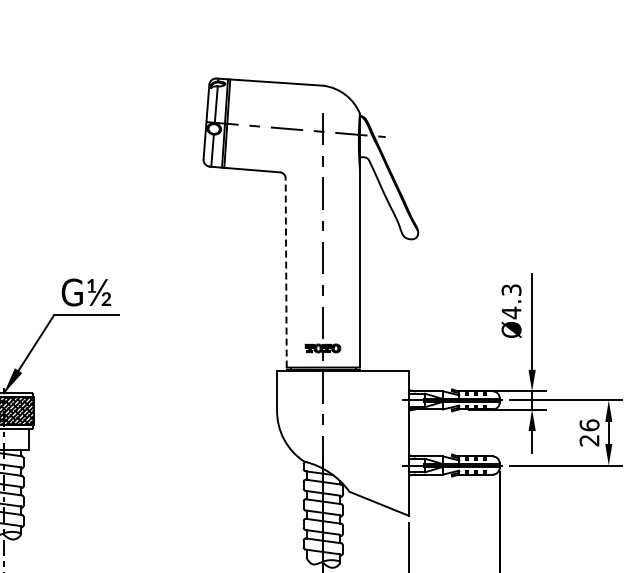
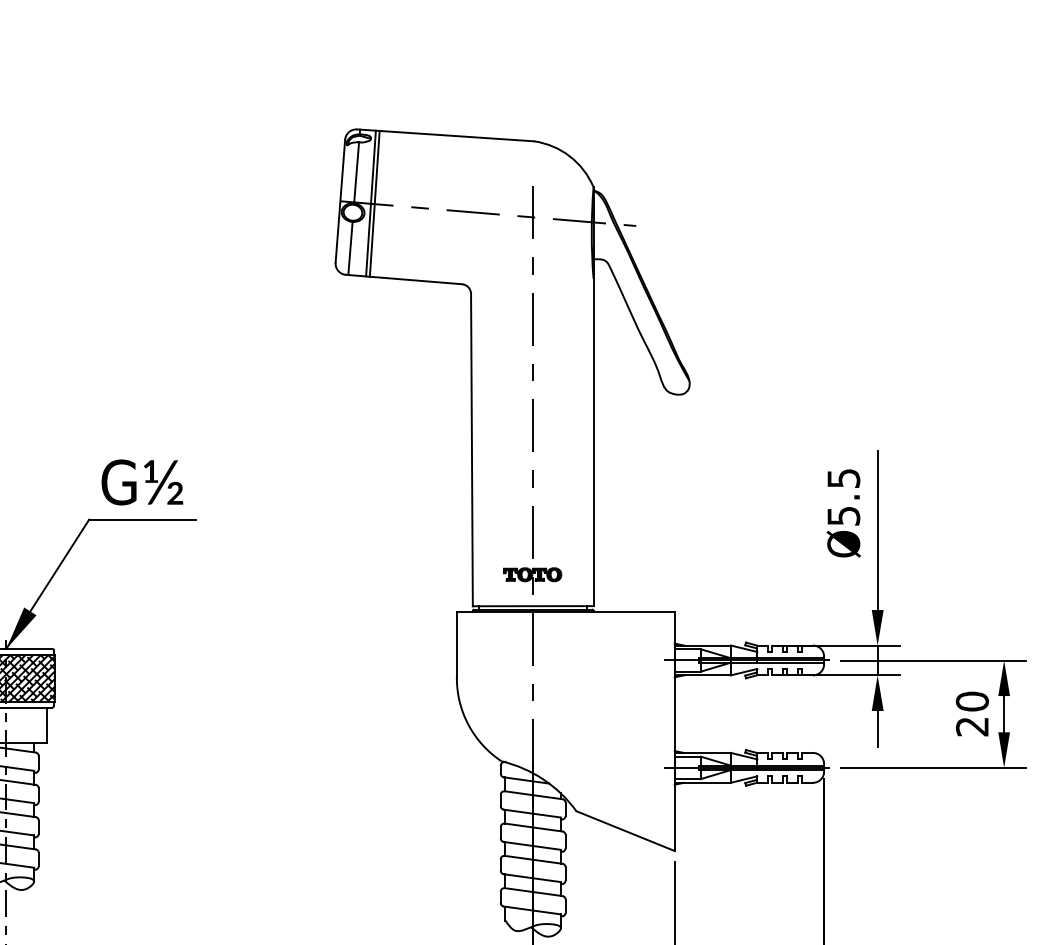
line: (286, 272) -> (472, 449), dashed -> solid
text: (511, 301) -> (843, 497), Ø4.3 -> Ø5.5
text: (589, 425) -> (972, 701), 26 -> 20

